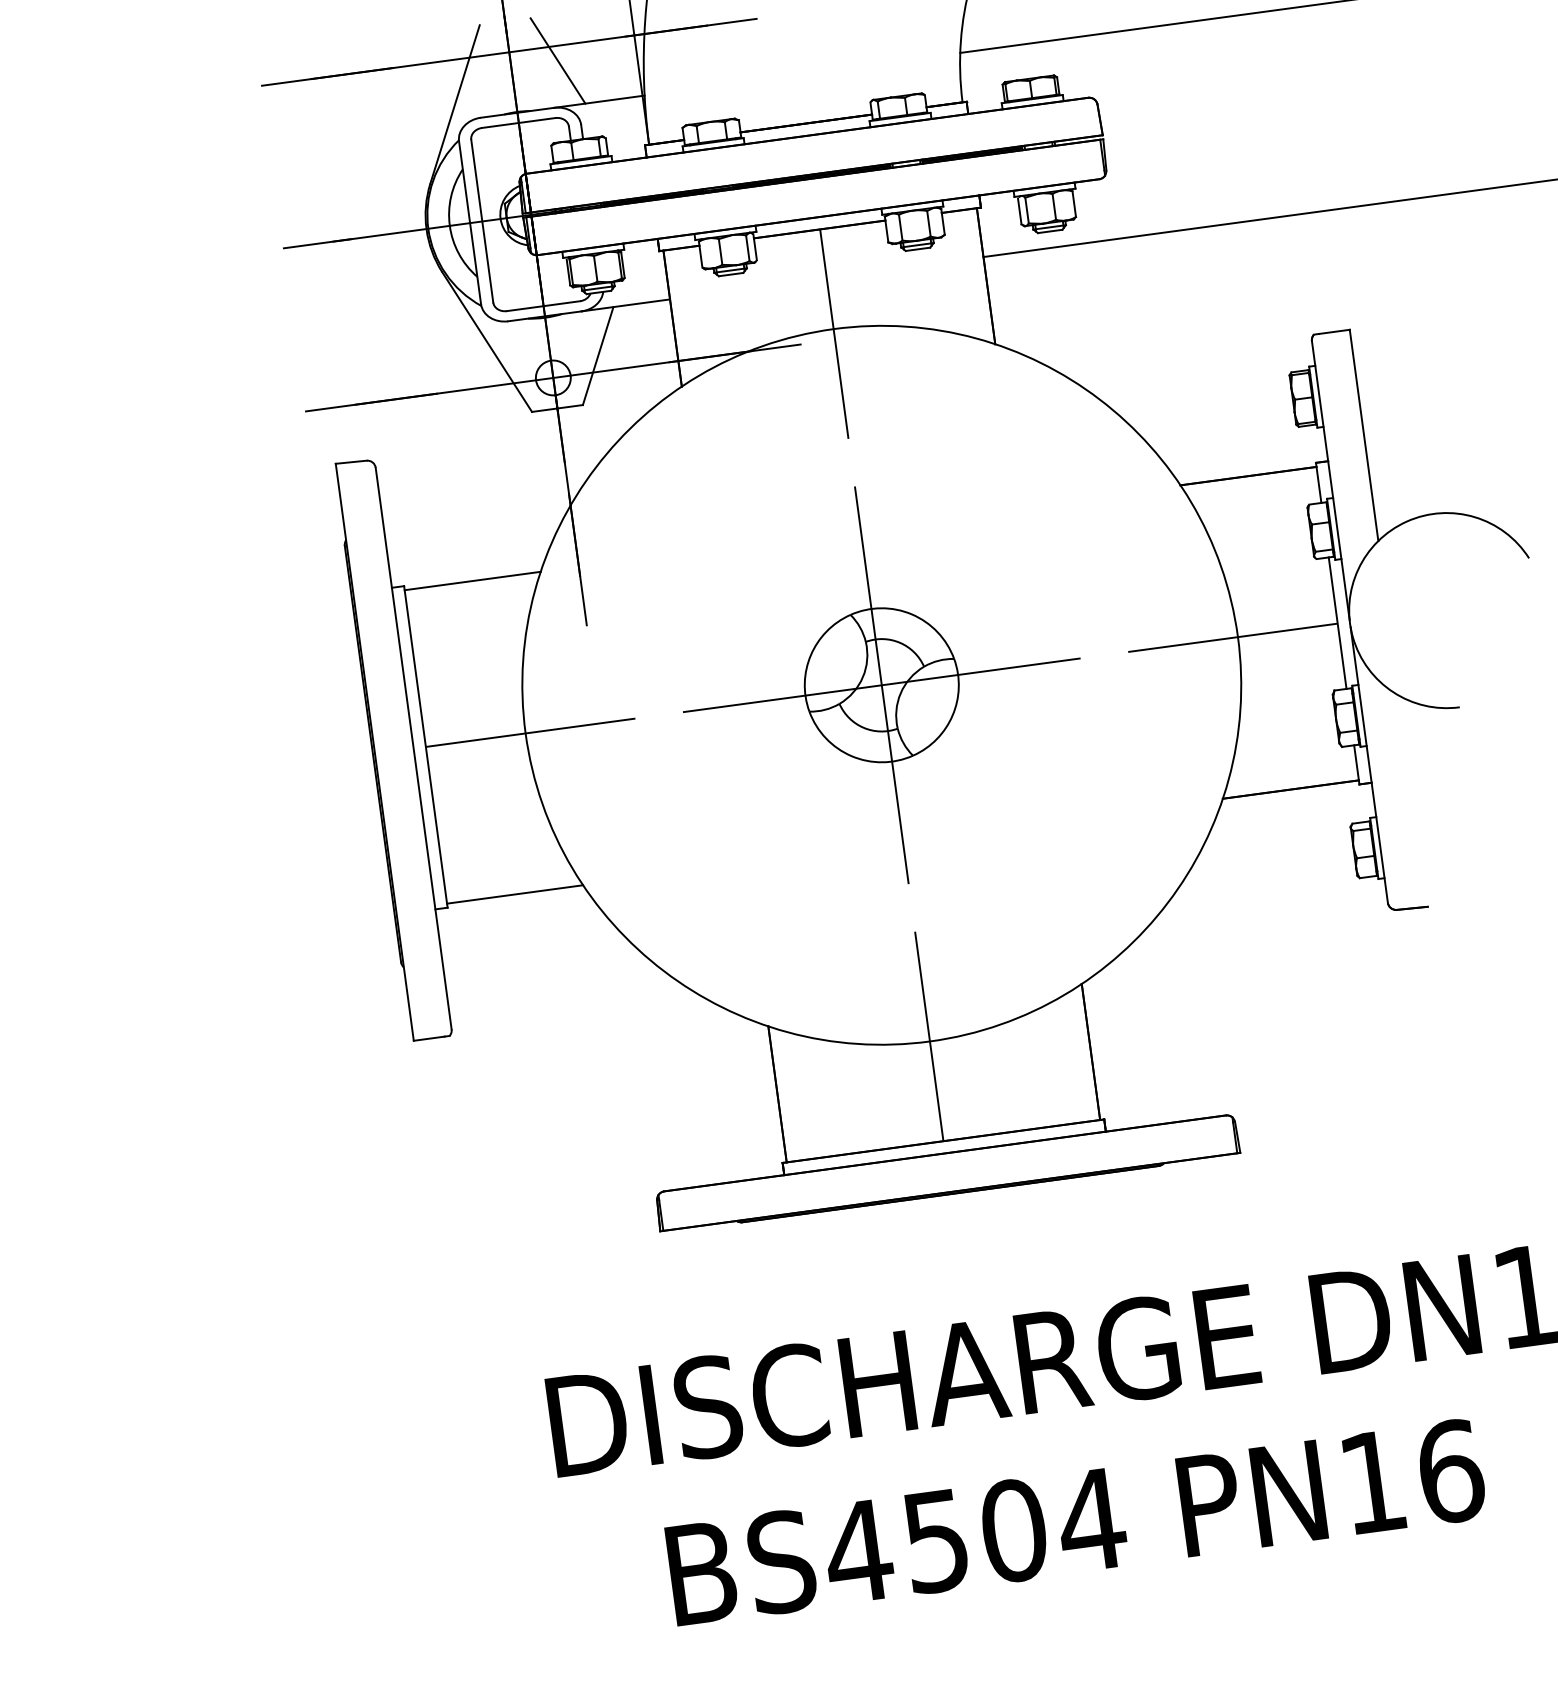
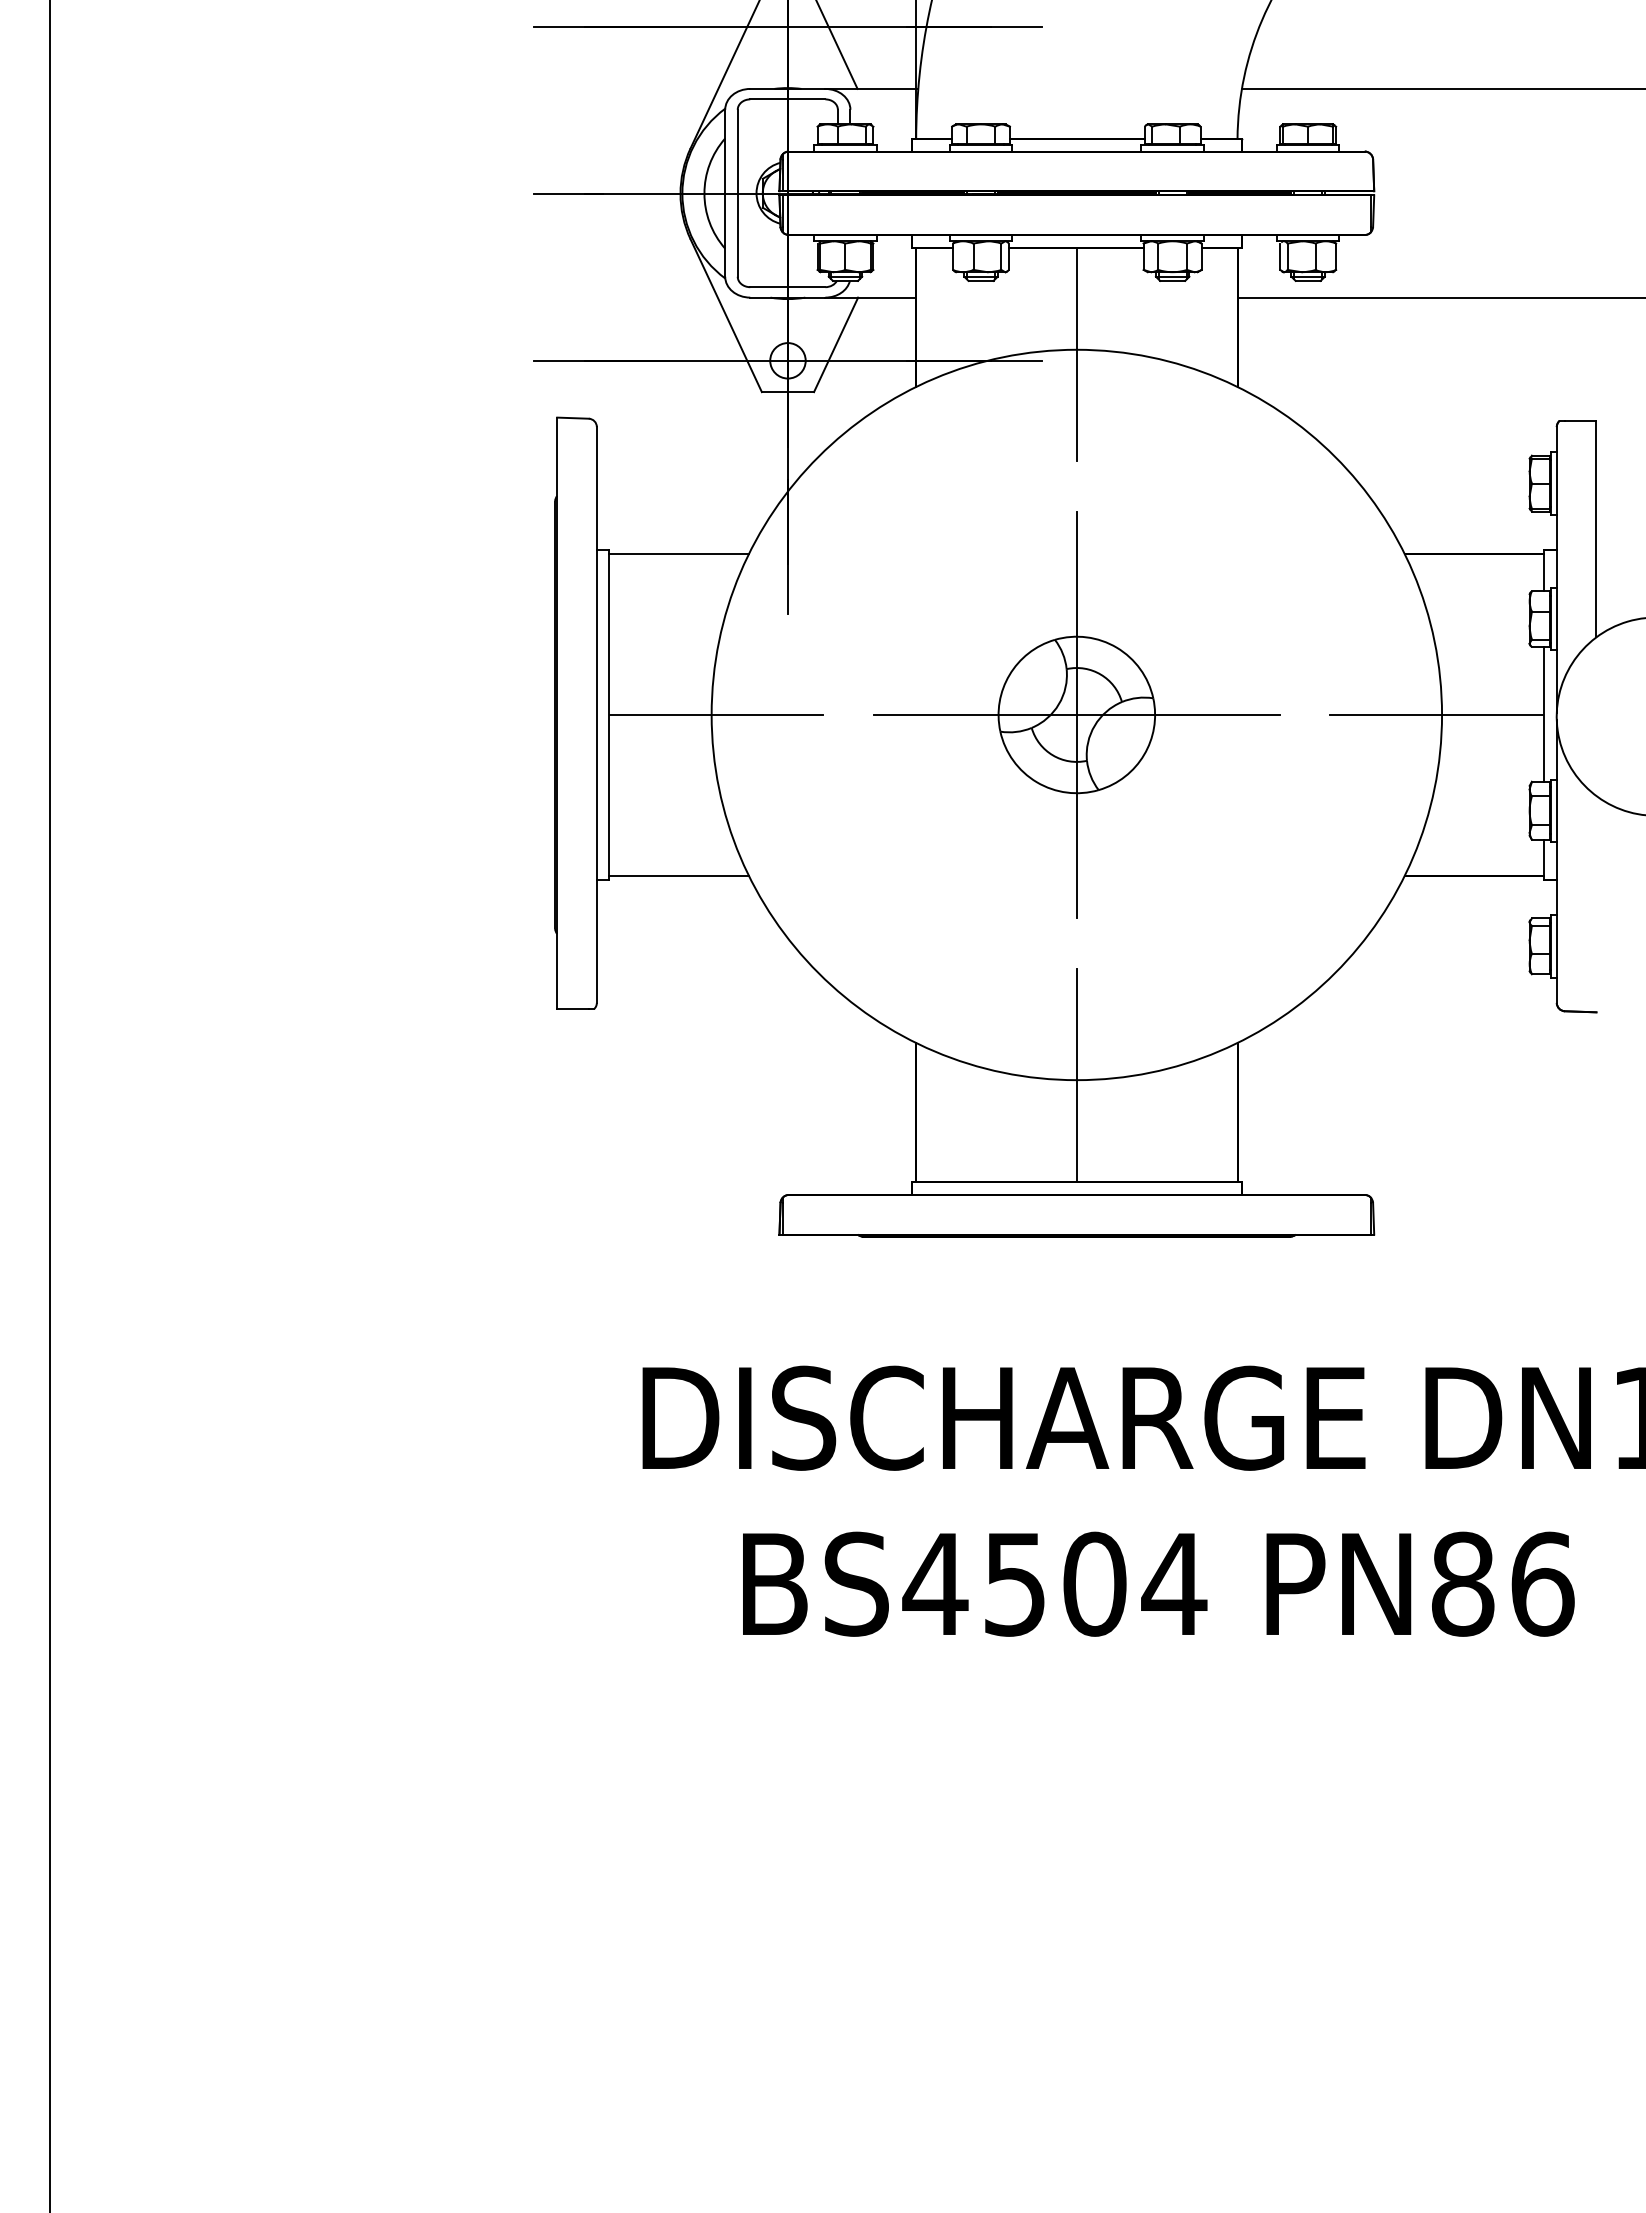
text: (1373, 1481) -> (1463, 1583), PN16 -> PN86

